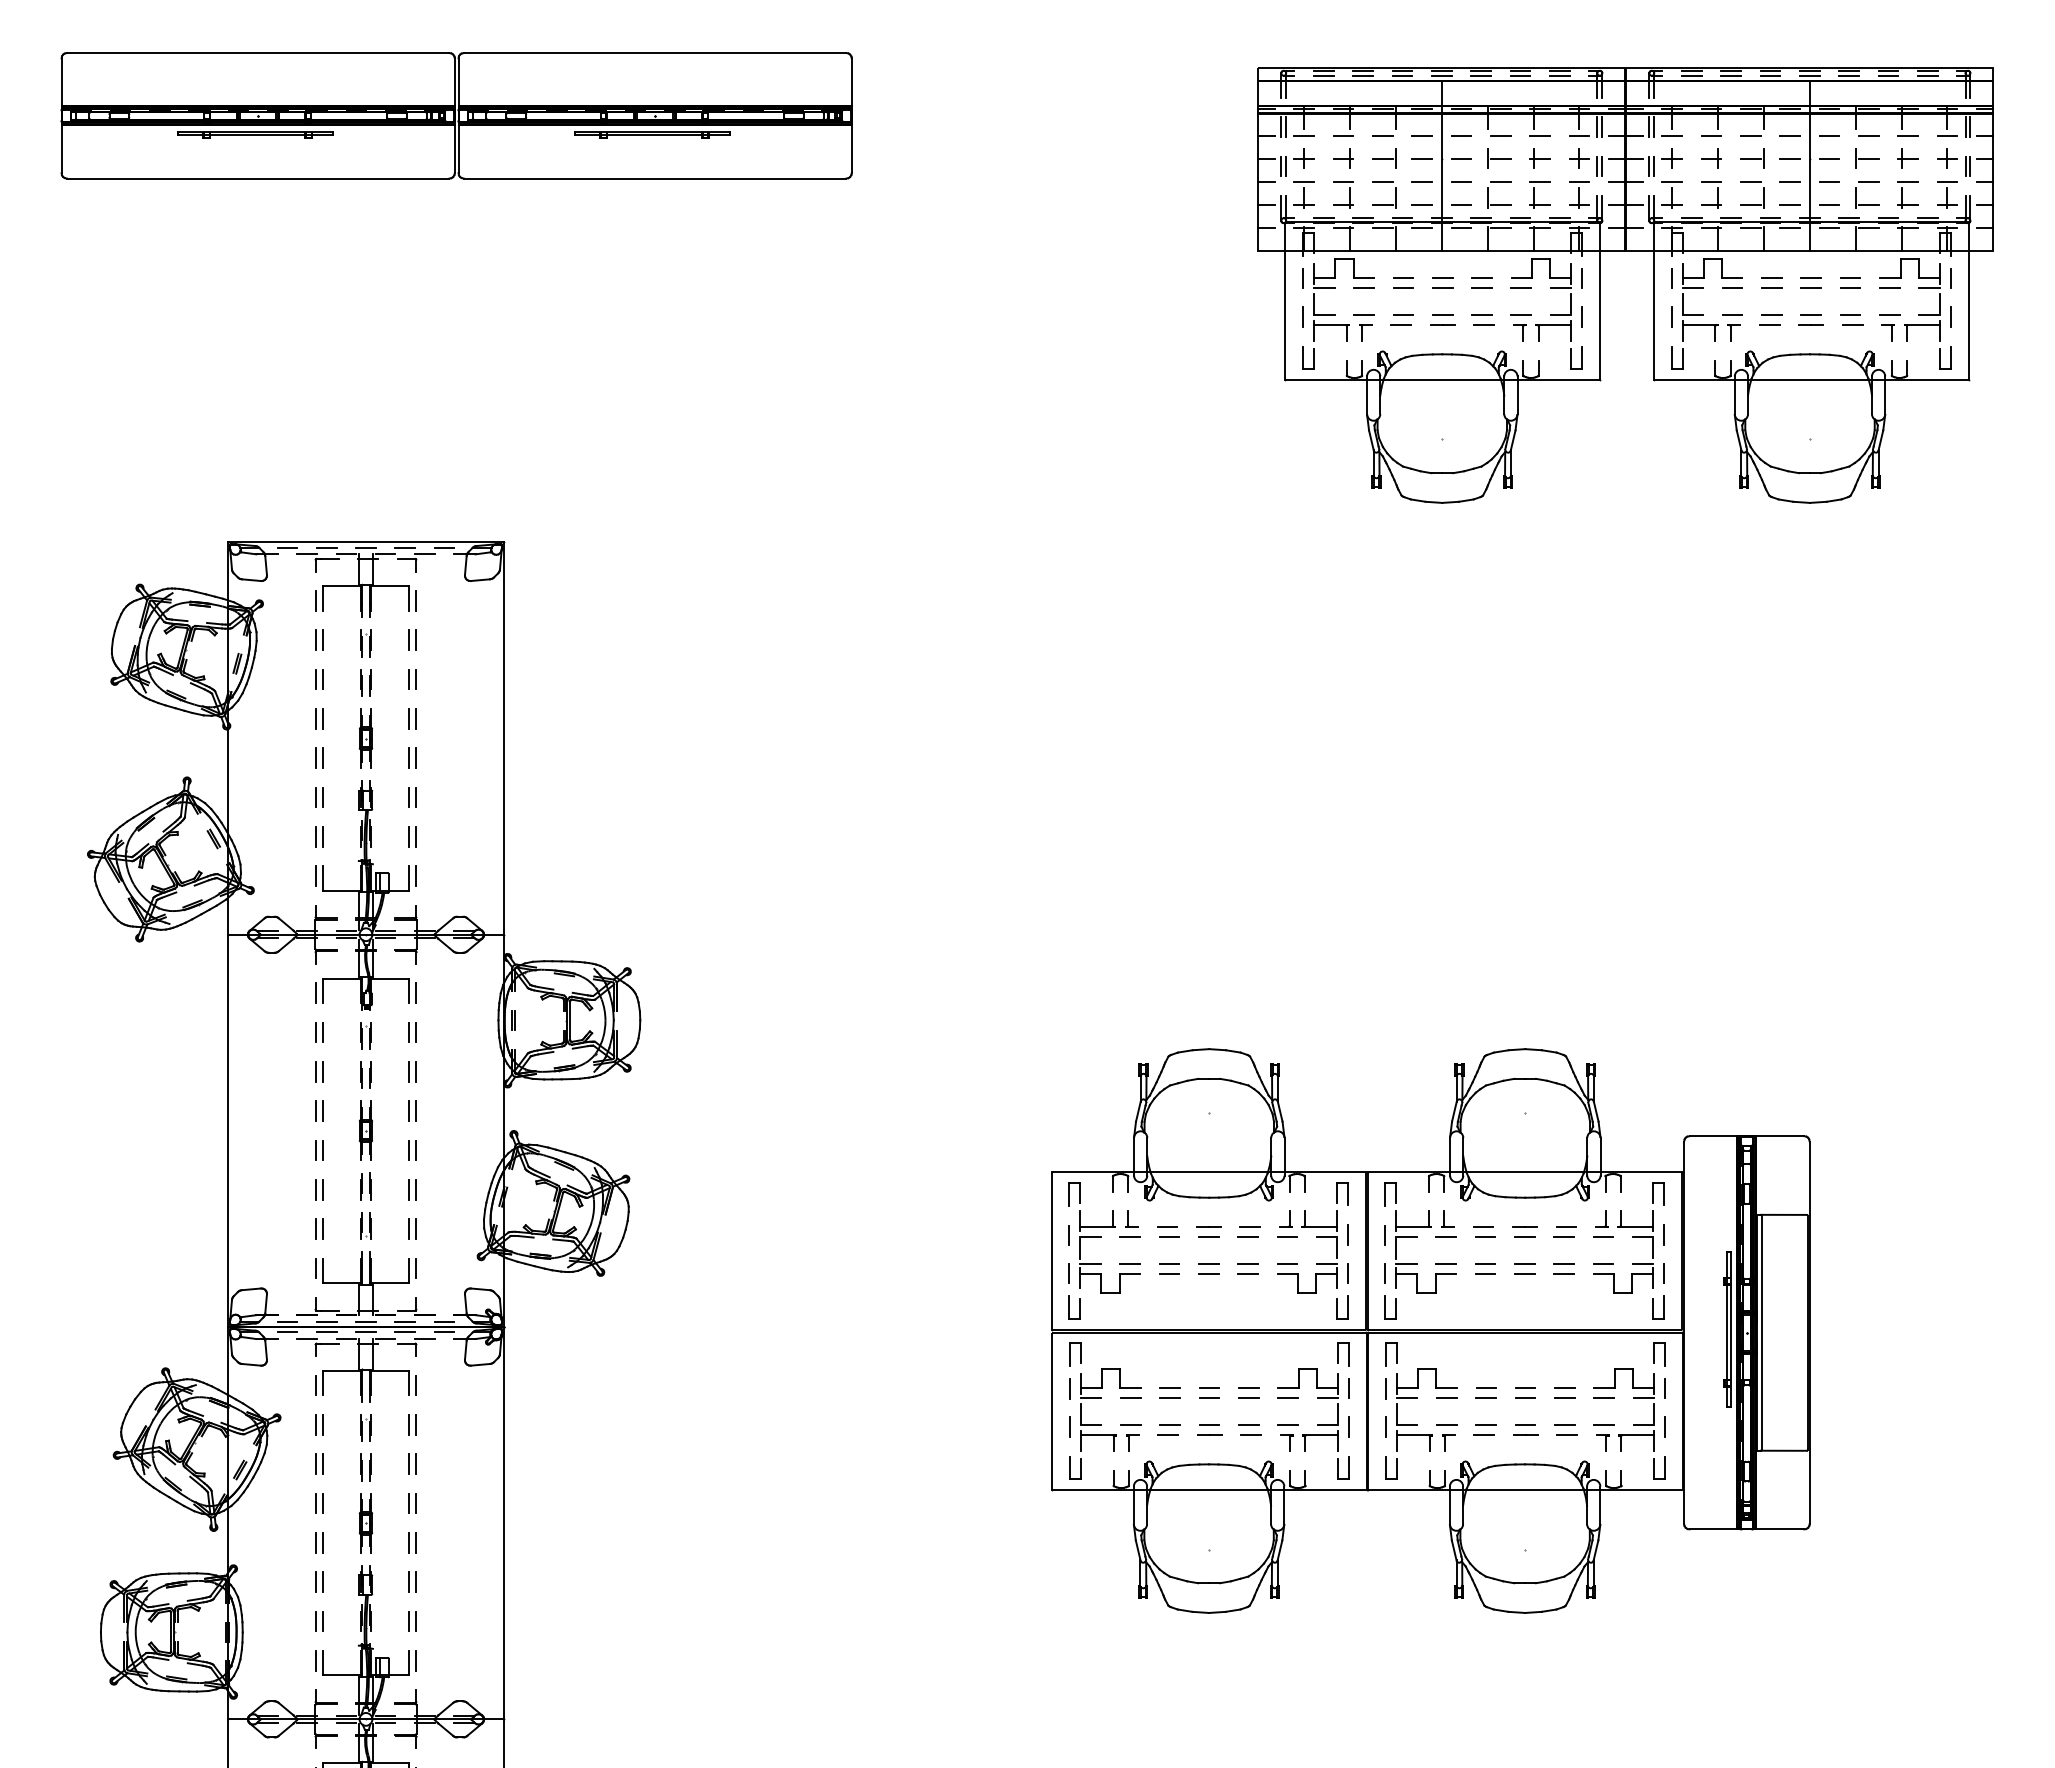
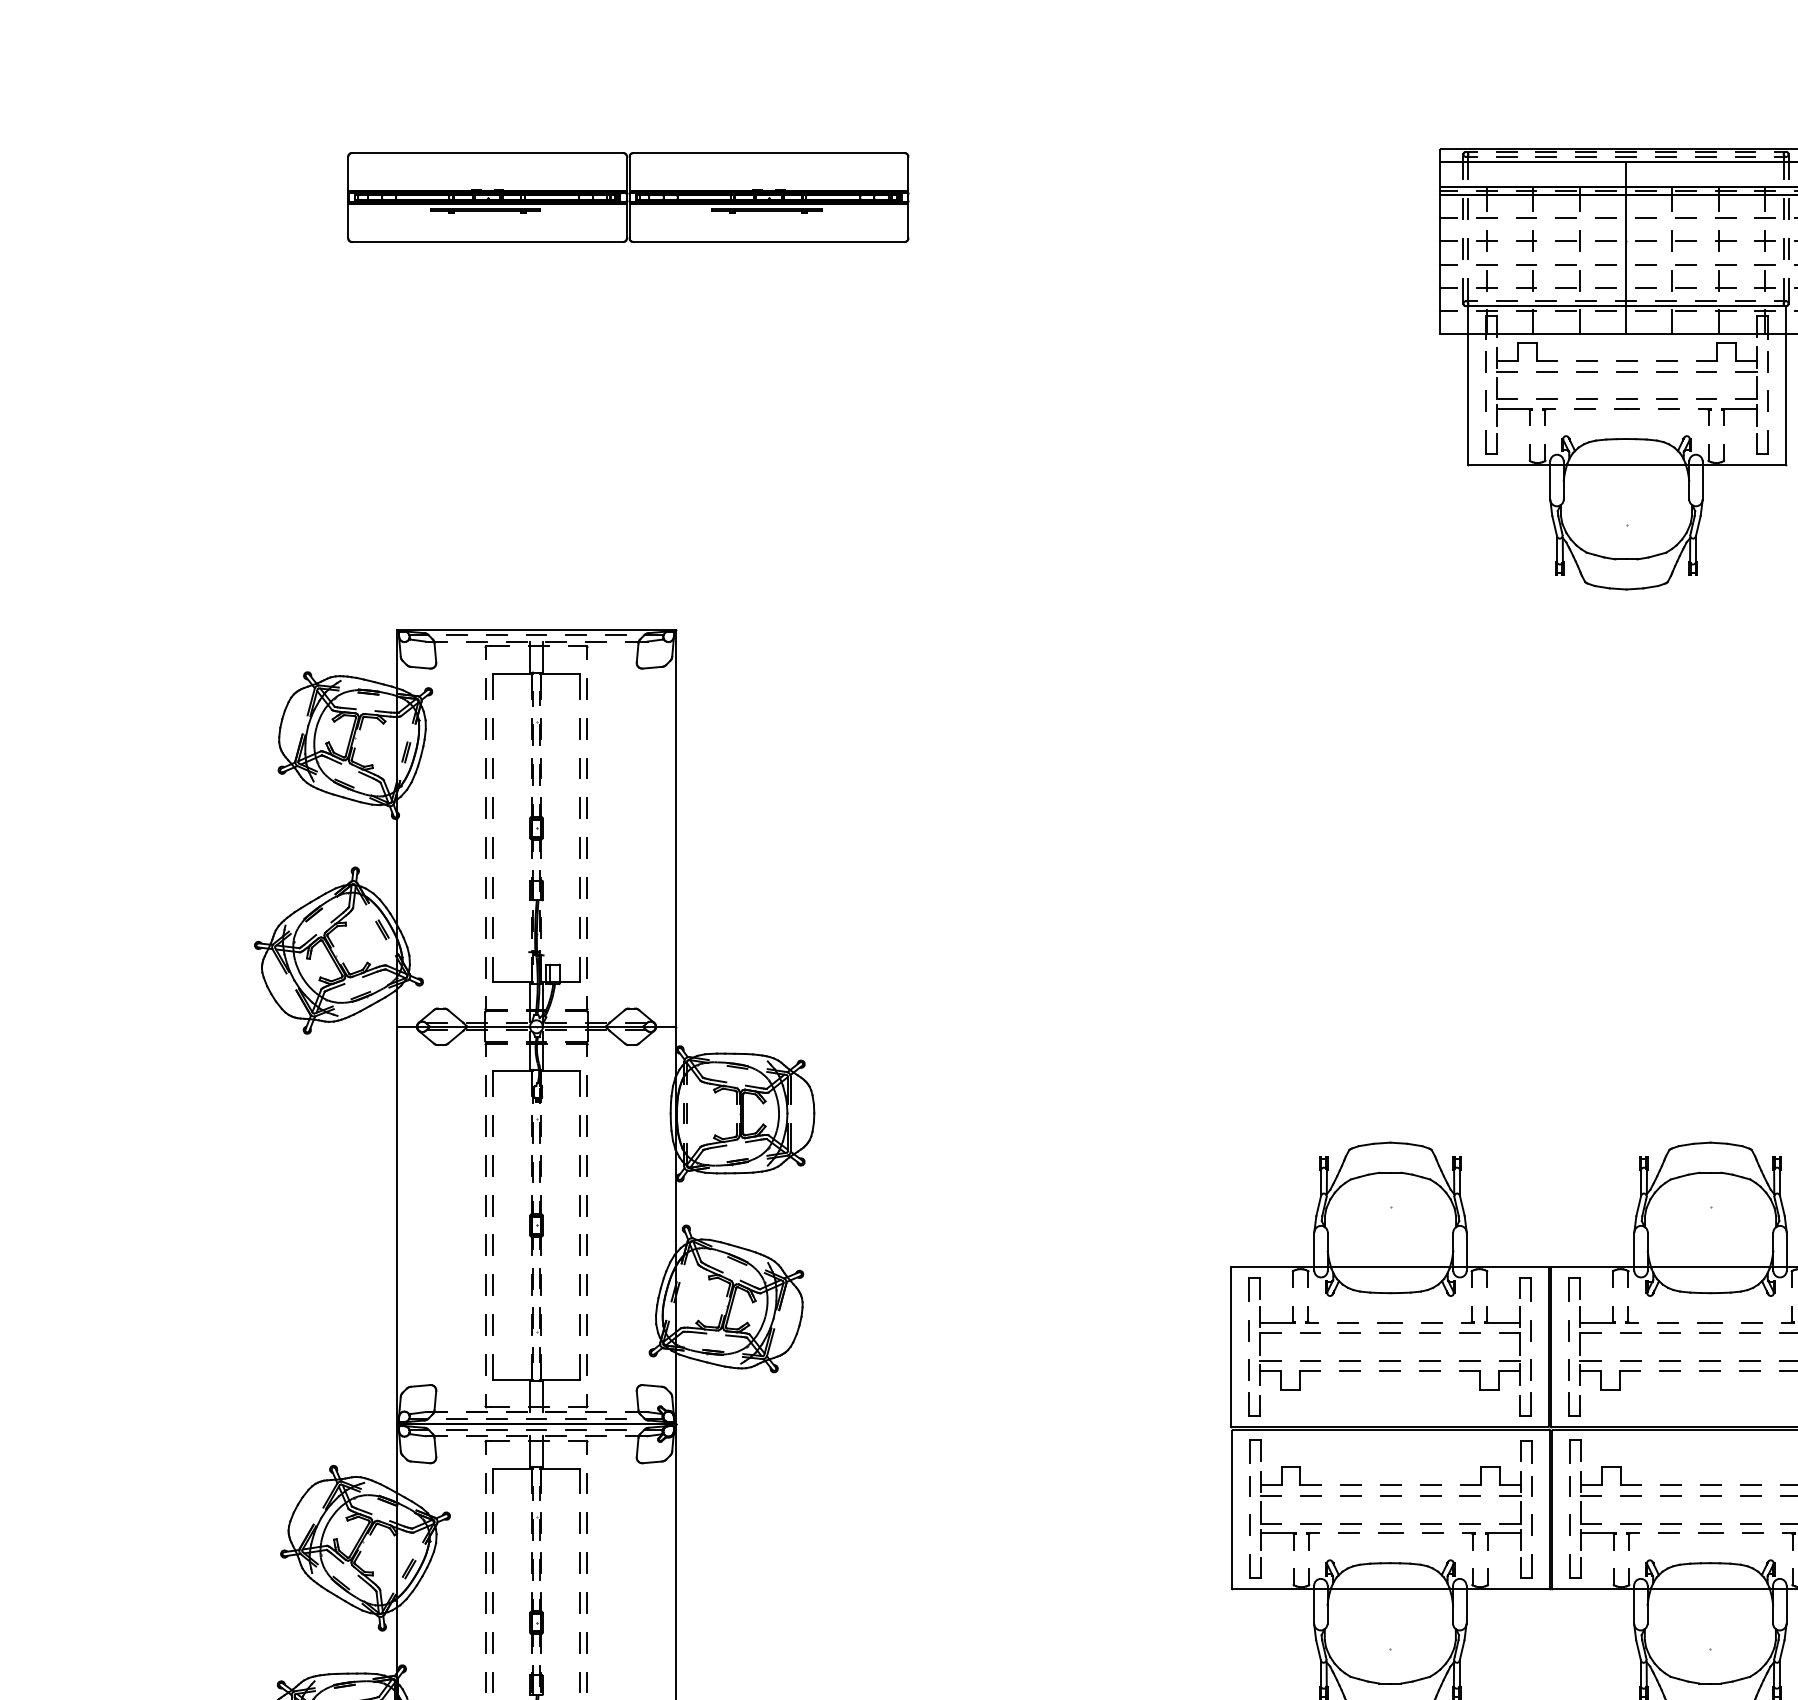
part: (456, 115) -> (628, 197), size x0.7

